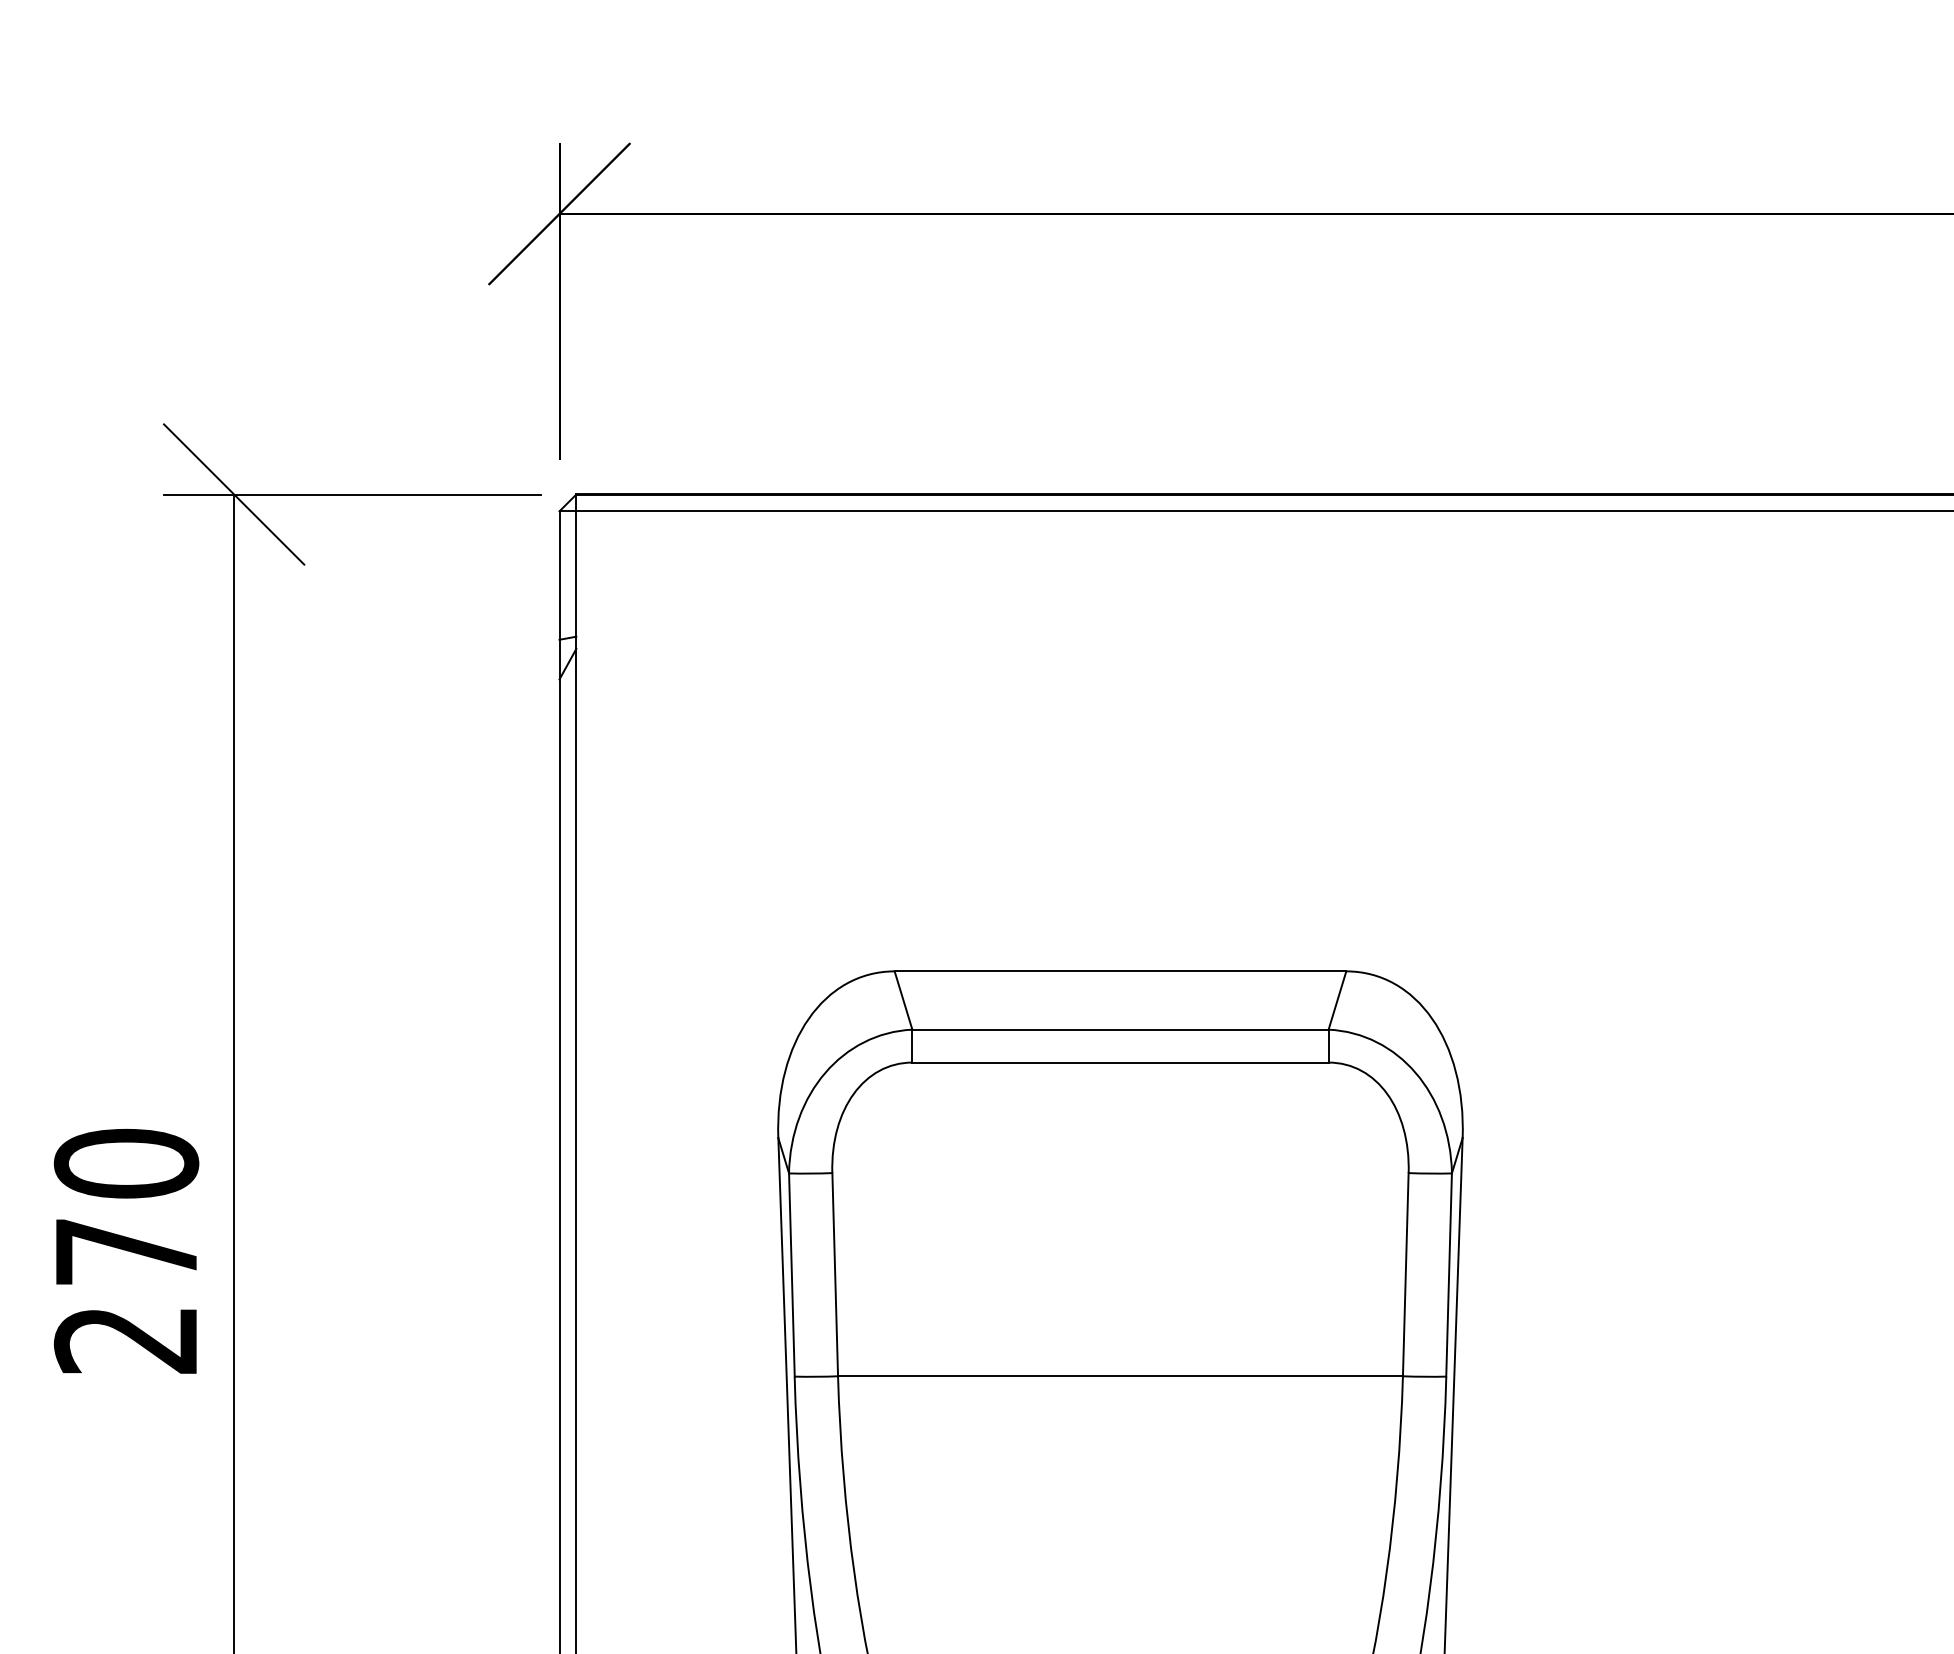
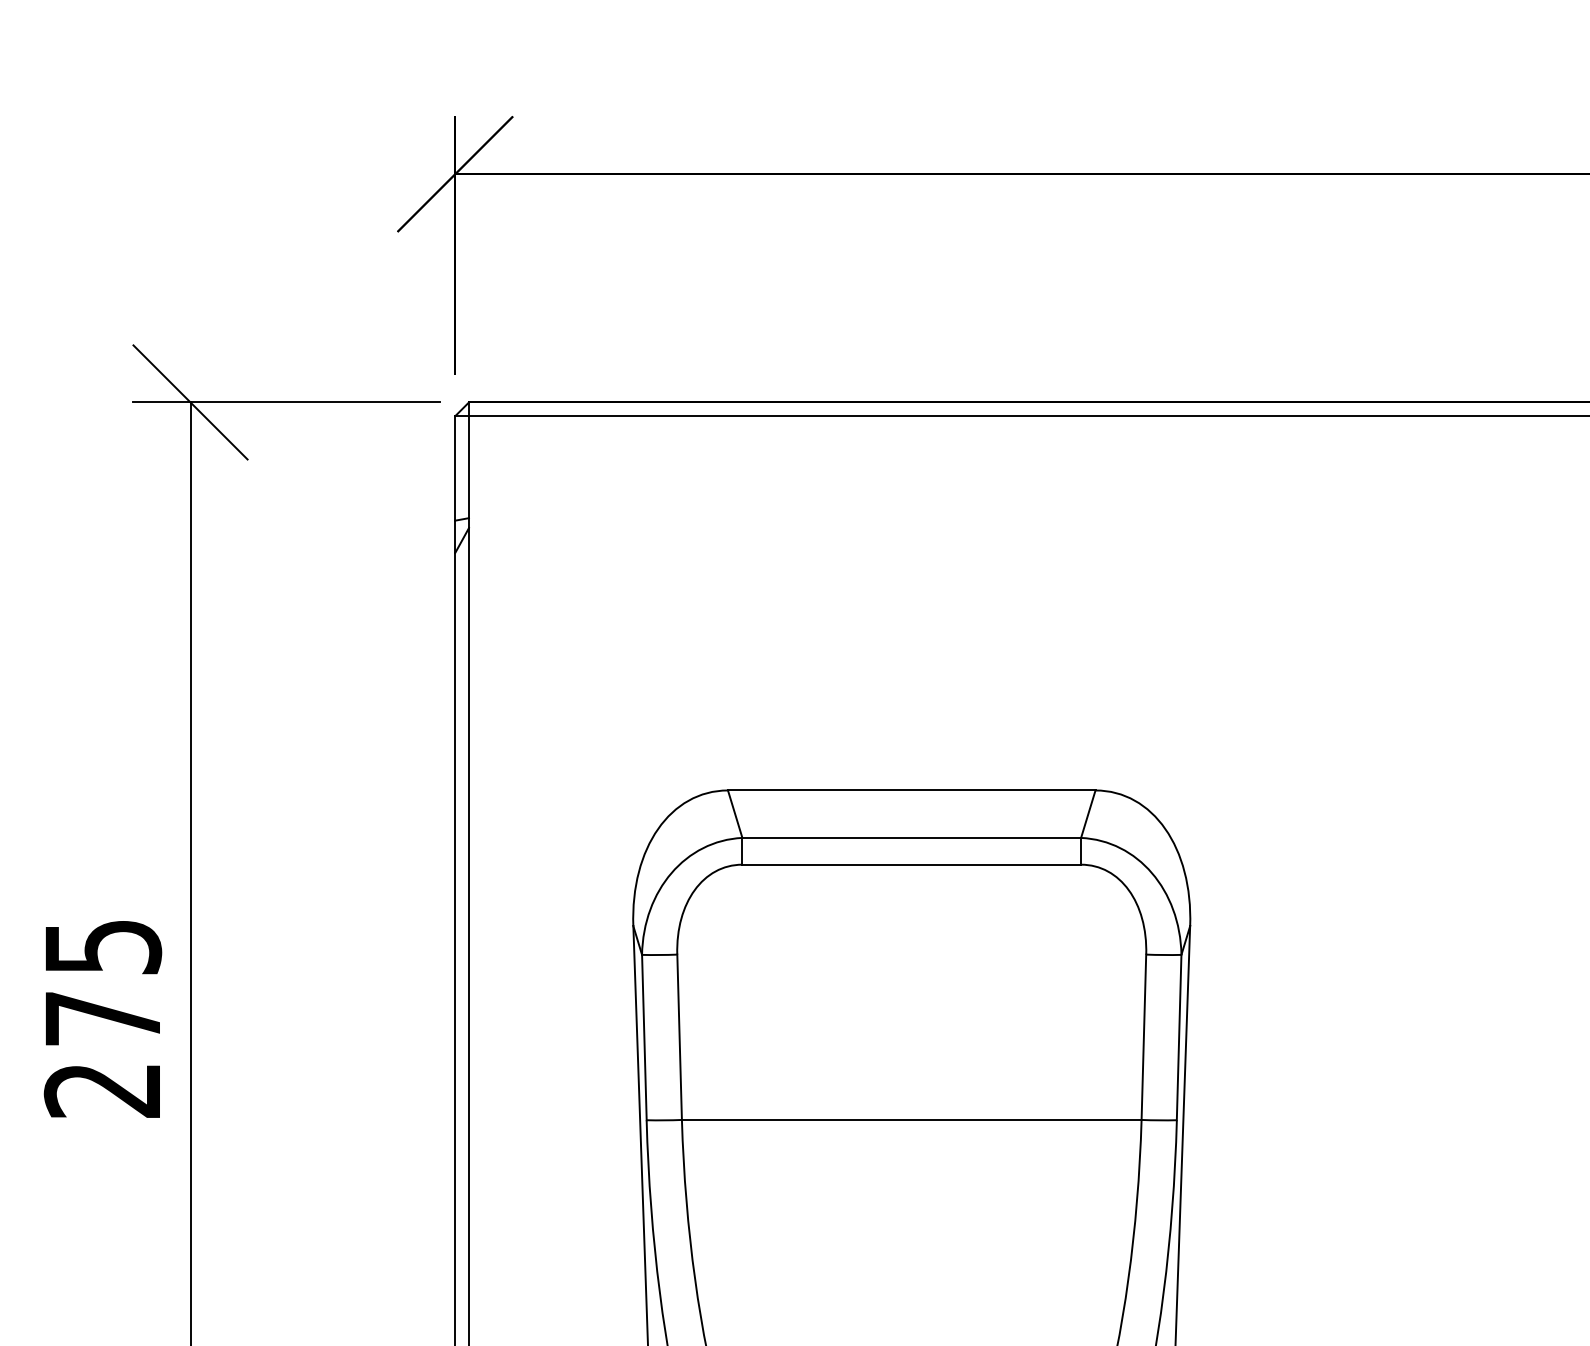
text: (126, 1163) -> (102, 946), 270 -> 275

